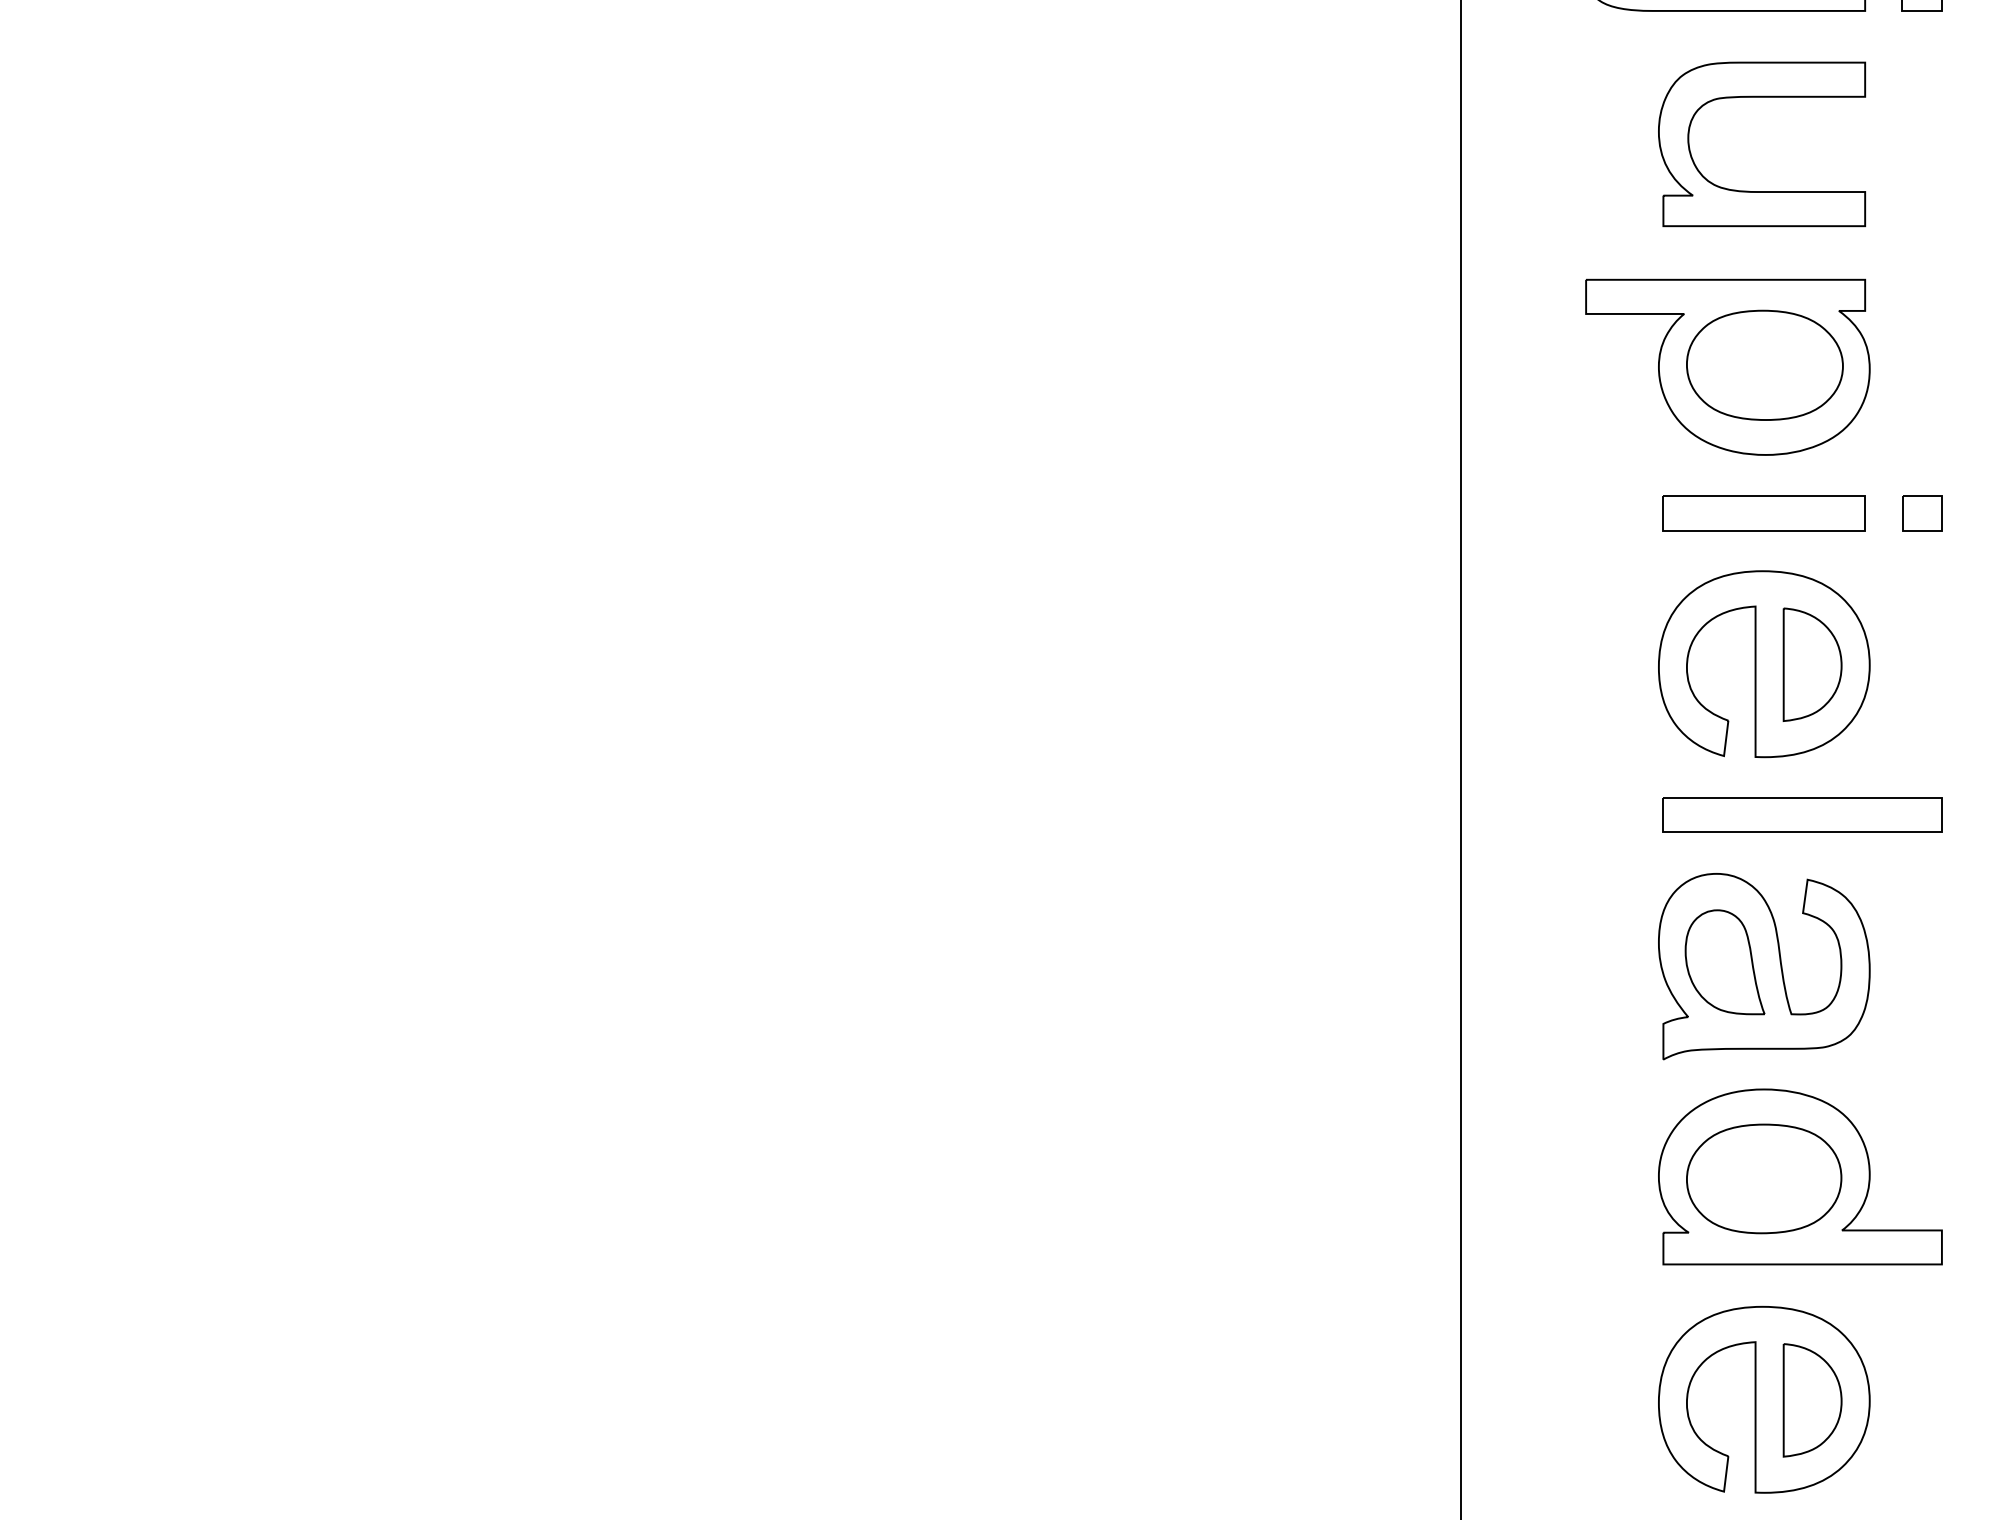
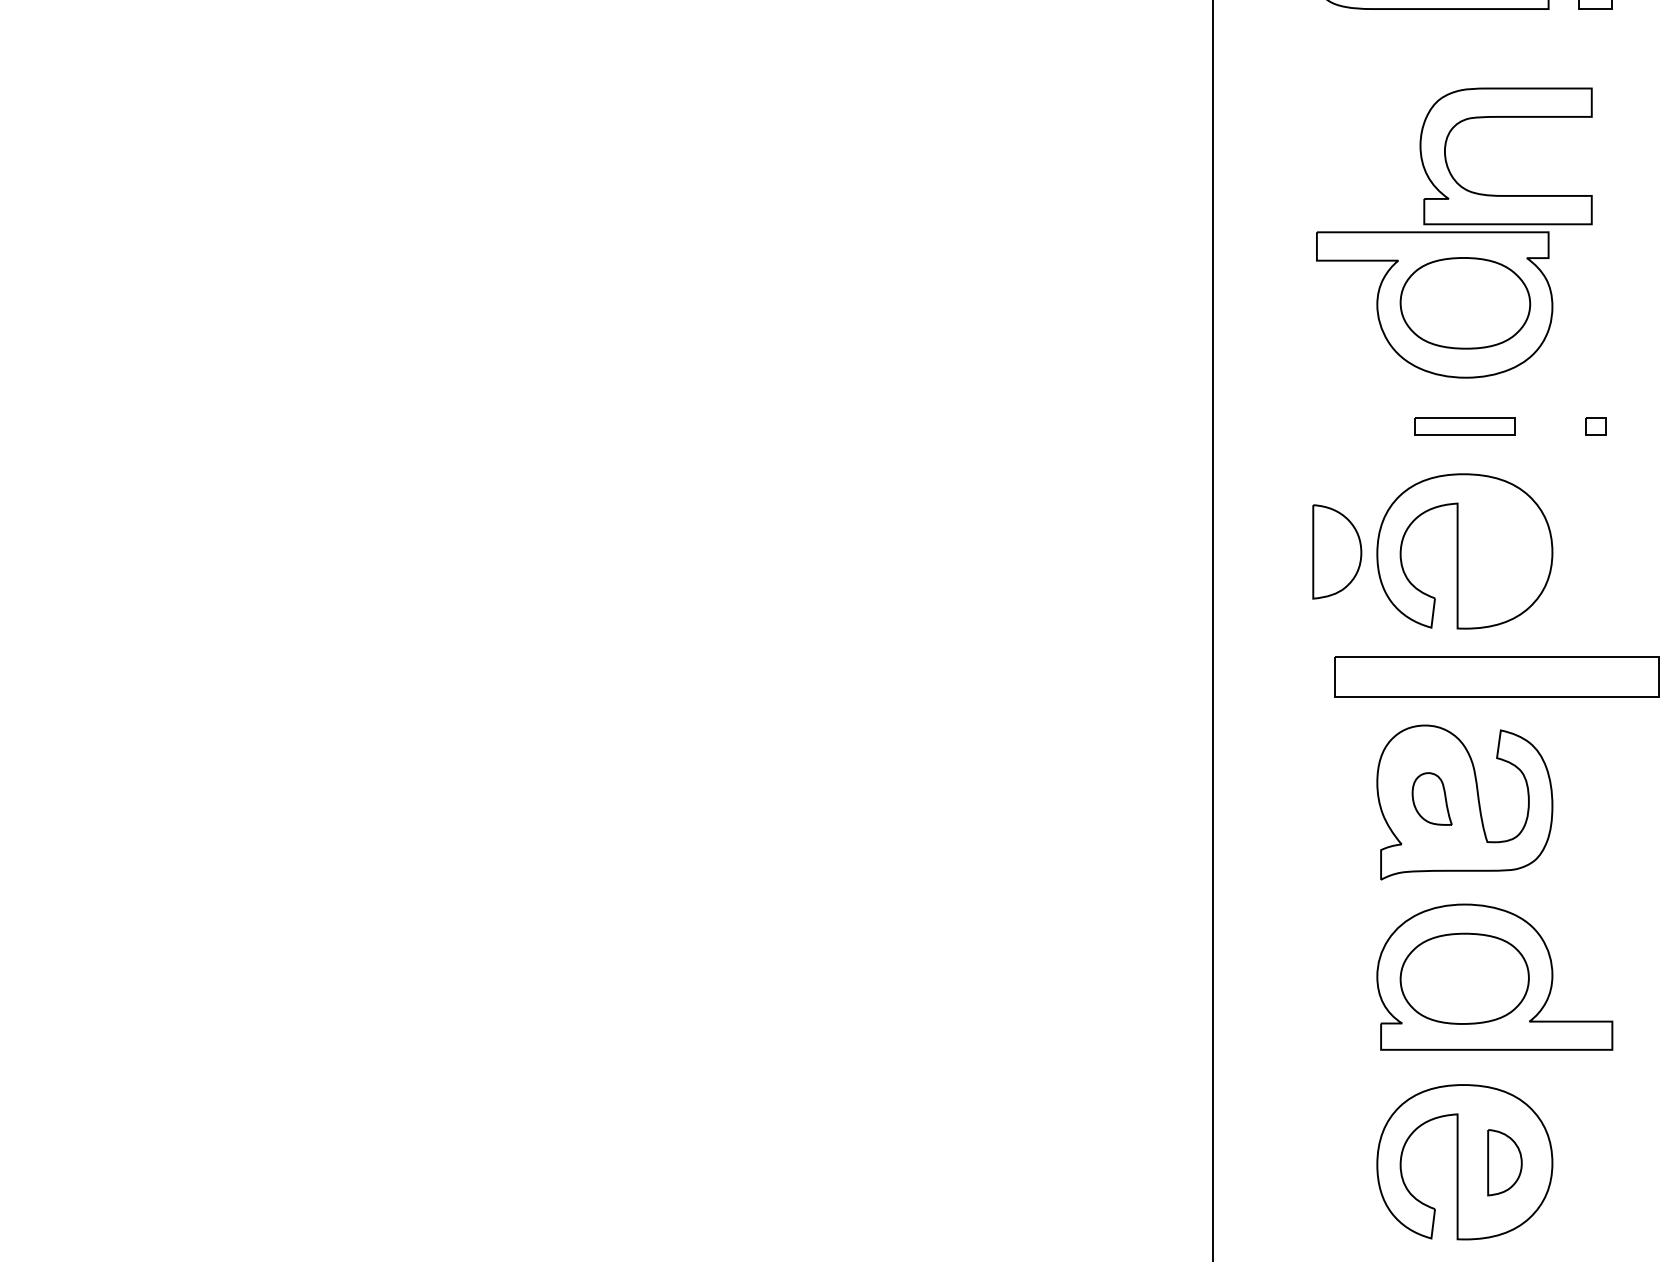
part: (1762, 97) -> (1506, 117), moved
part: (1763, 513) -> (1464, 426), size x0.6
part: (1922, 513) -> (1596, 426), size x0.6
part: (1812, 664) -> (1337, 551), moved
part: (1802, 814) -> (1496, 676), size x1.4
part: (1724, 962) -> (1431, 799), size x0.6
part: (1812, 1400) -> (1504, 1162), size x0.7

